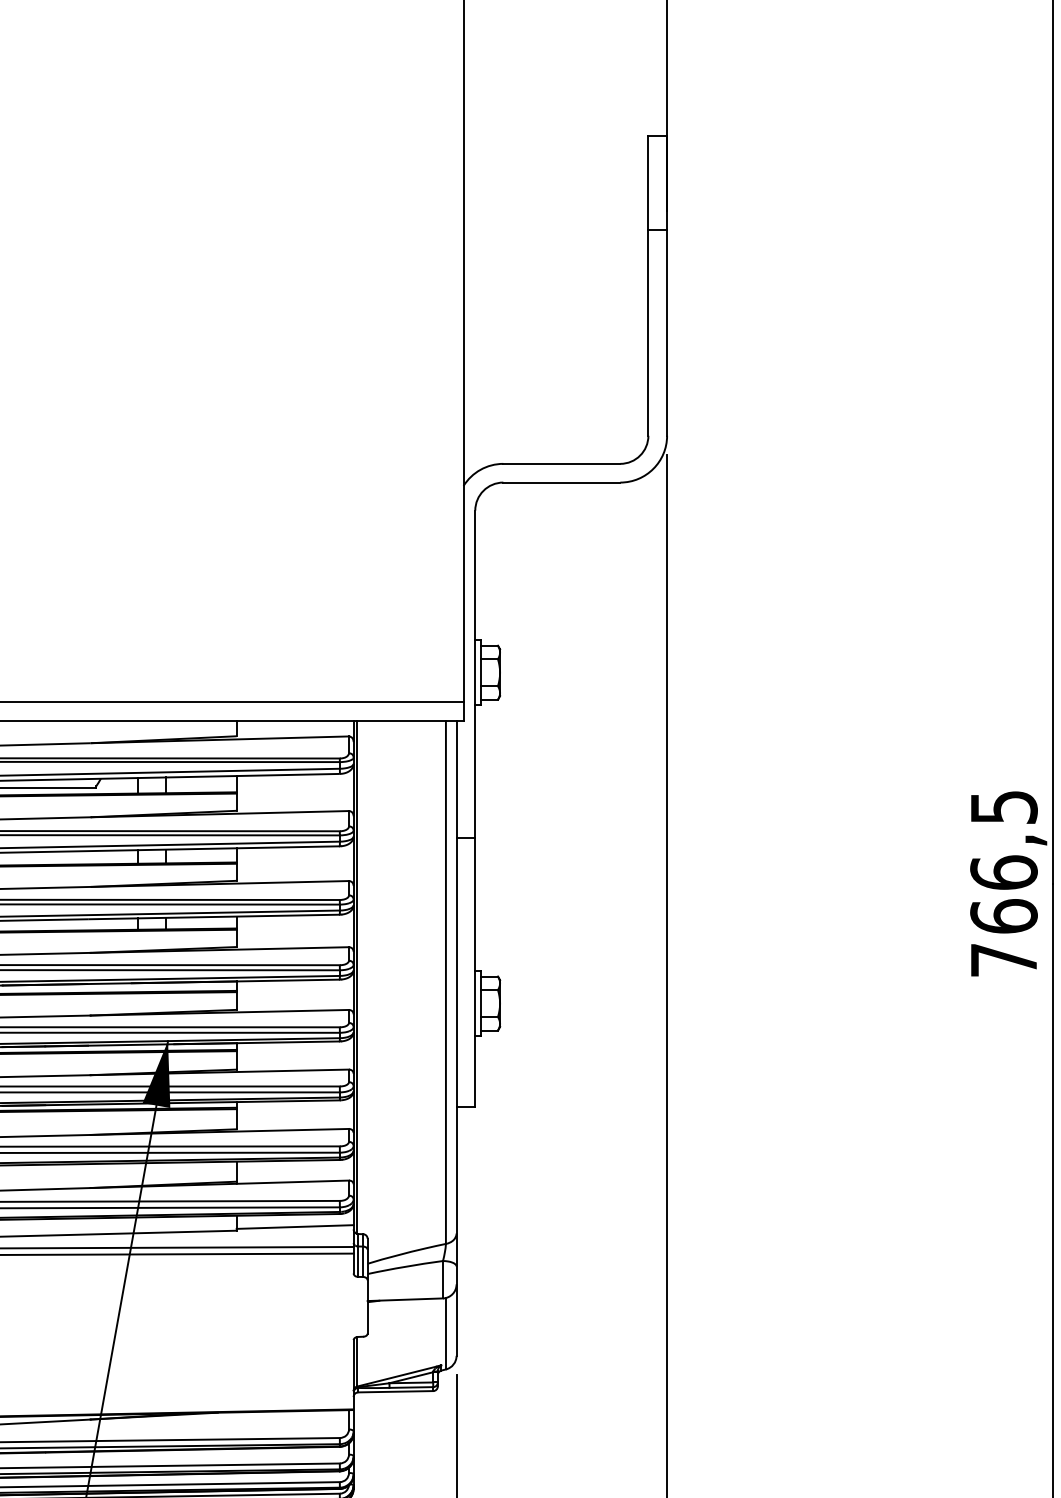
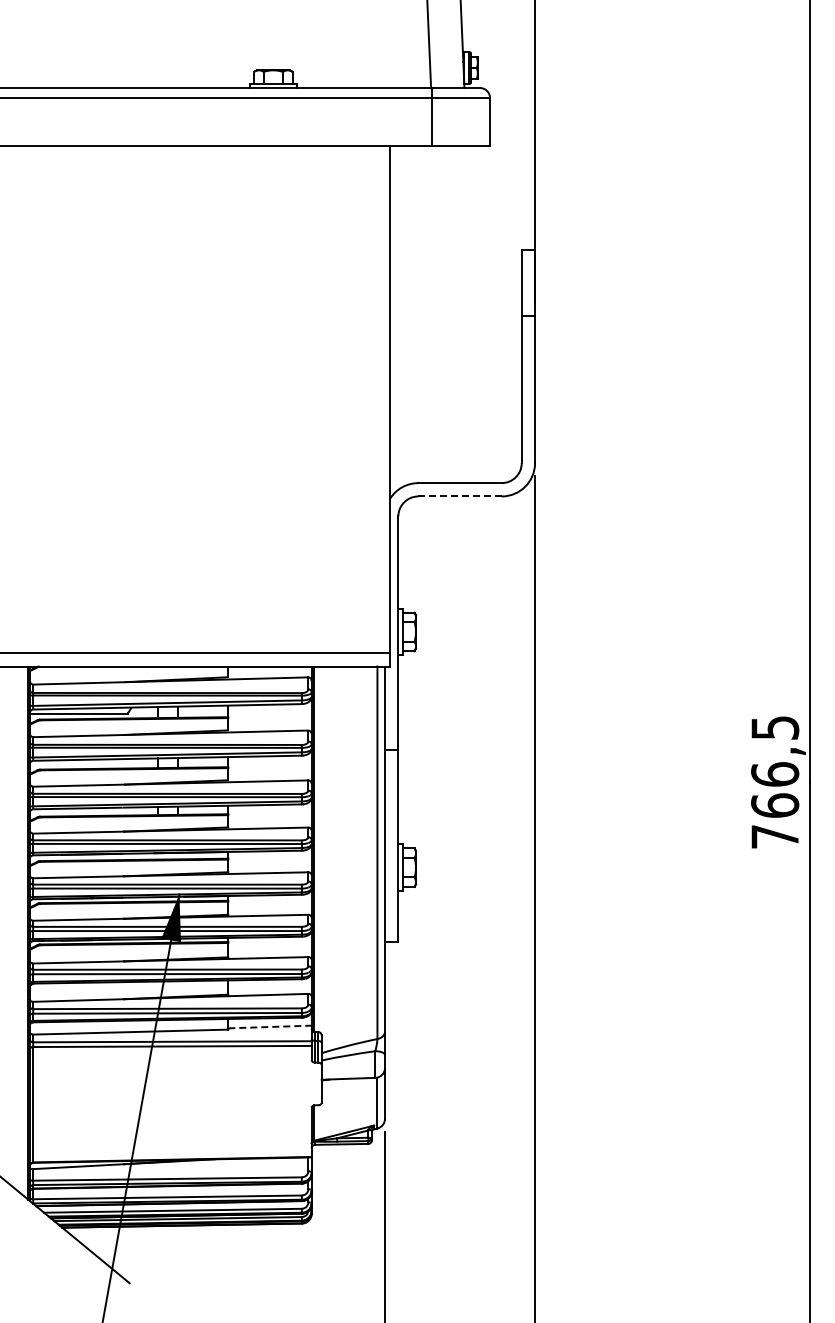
line: (562, 482) -> (460, 496), solid -> dashed
line: (295, 1227) -> (270, 1027), solid -> dashed

